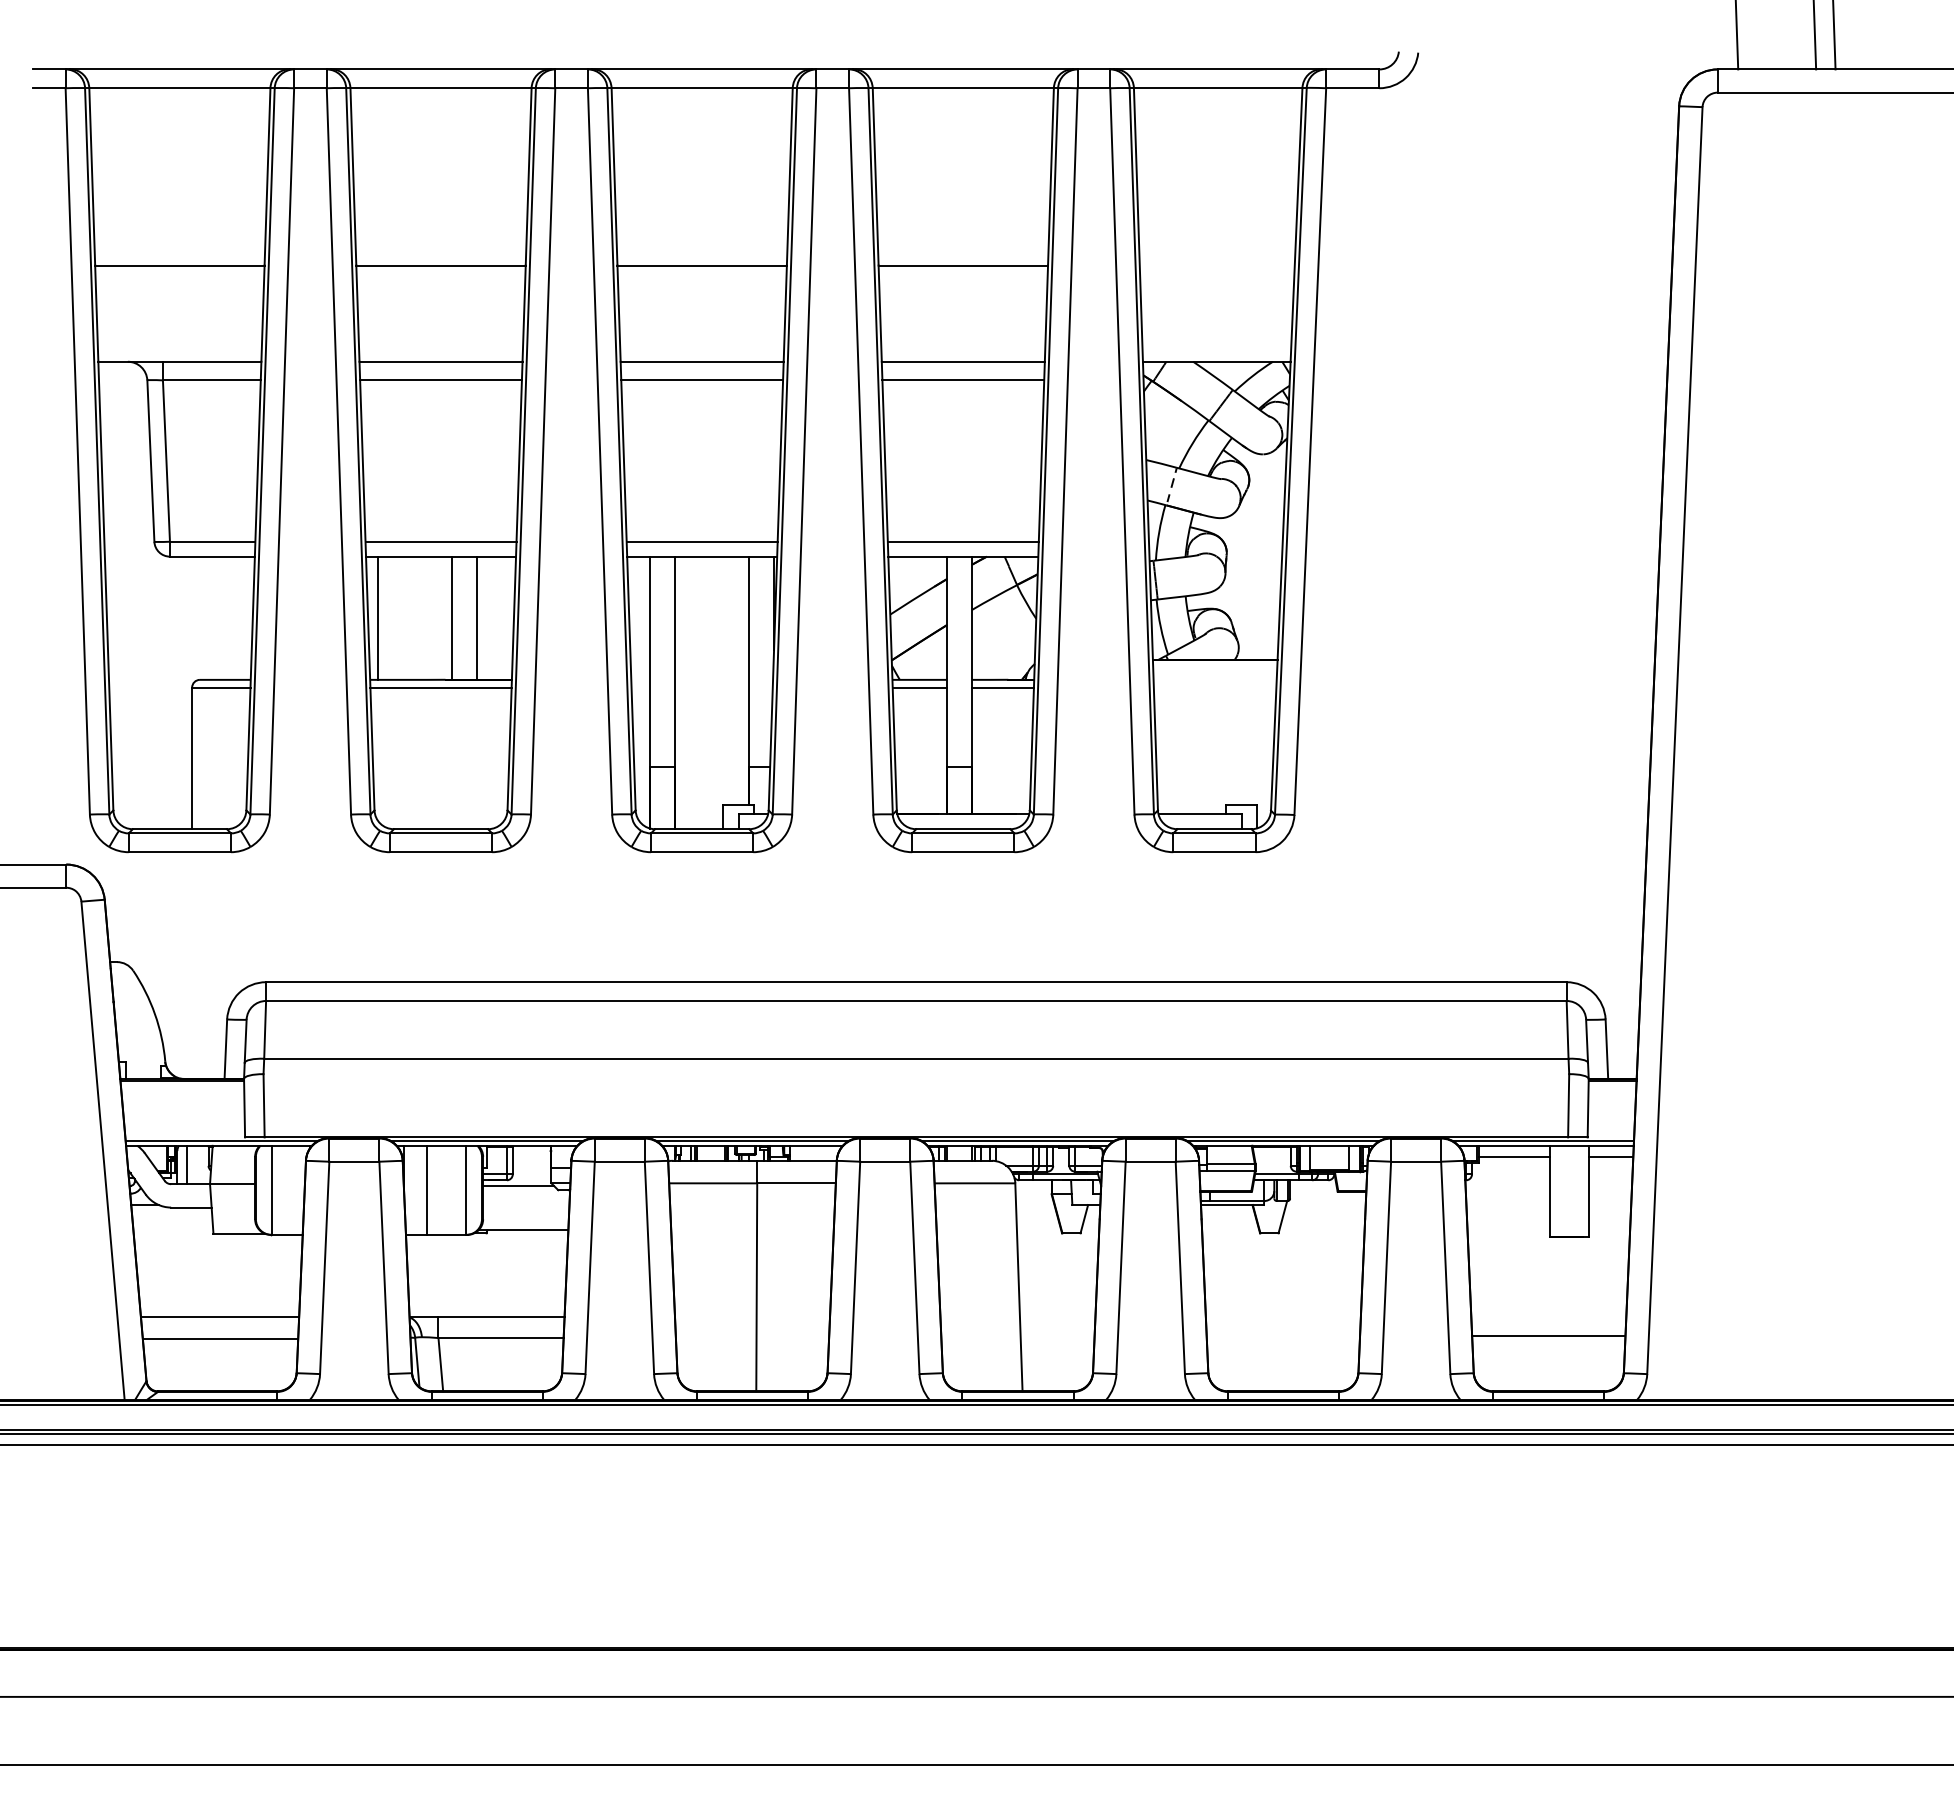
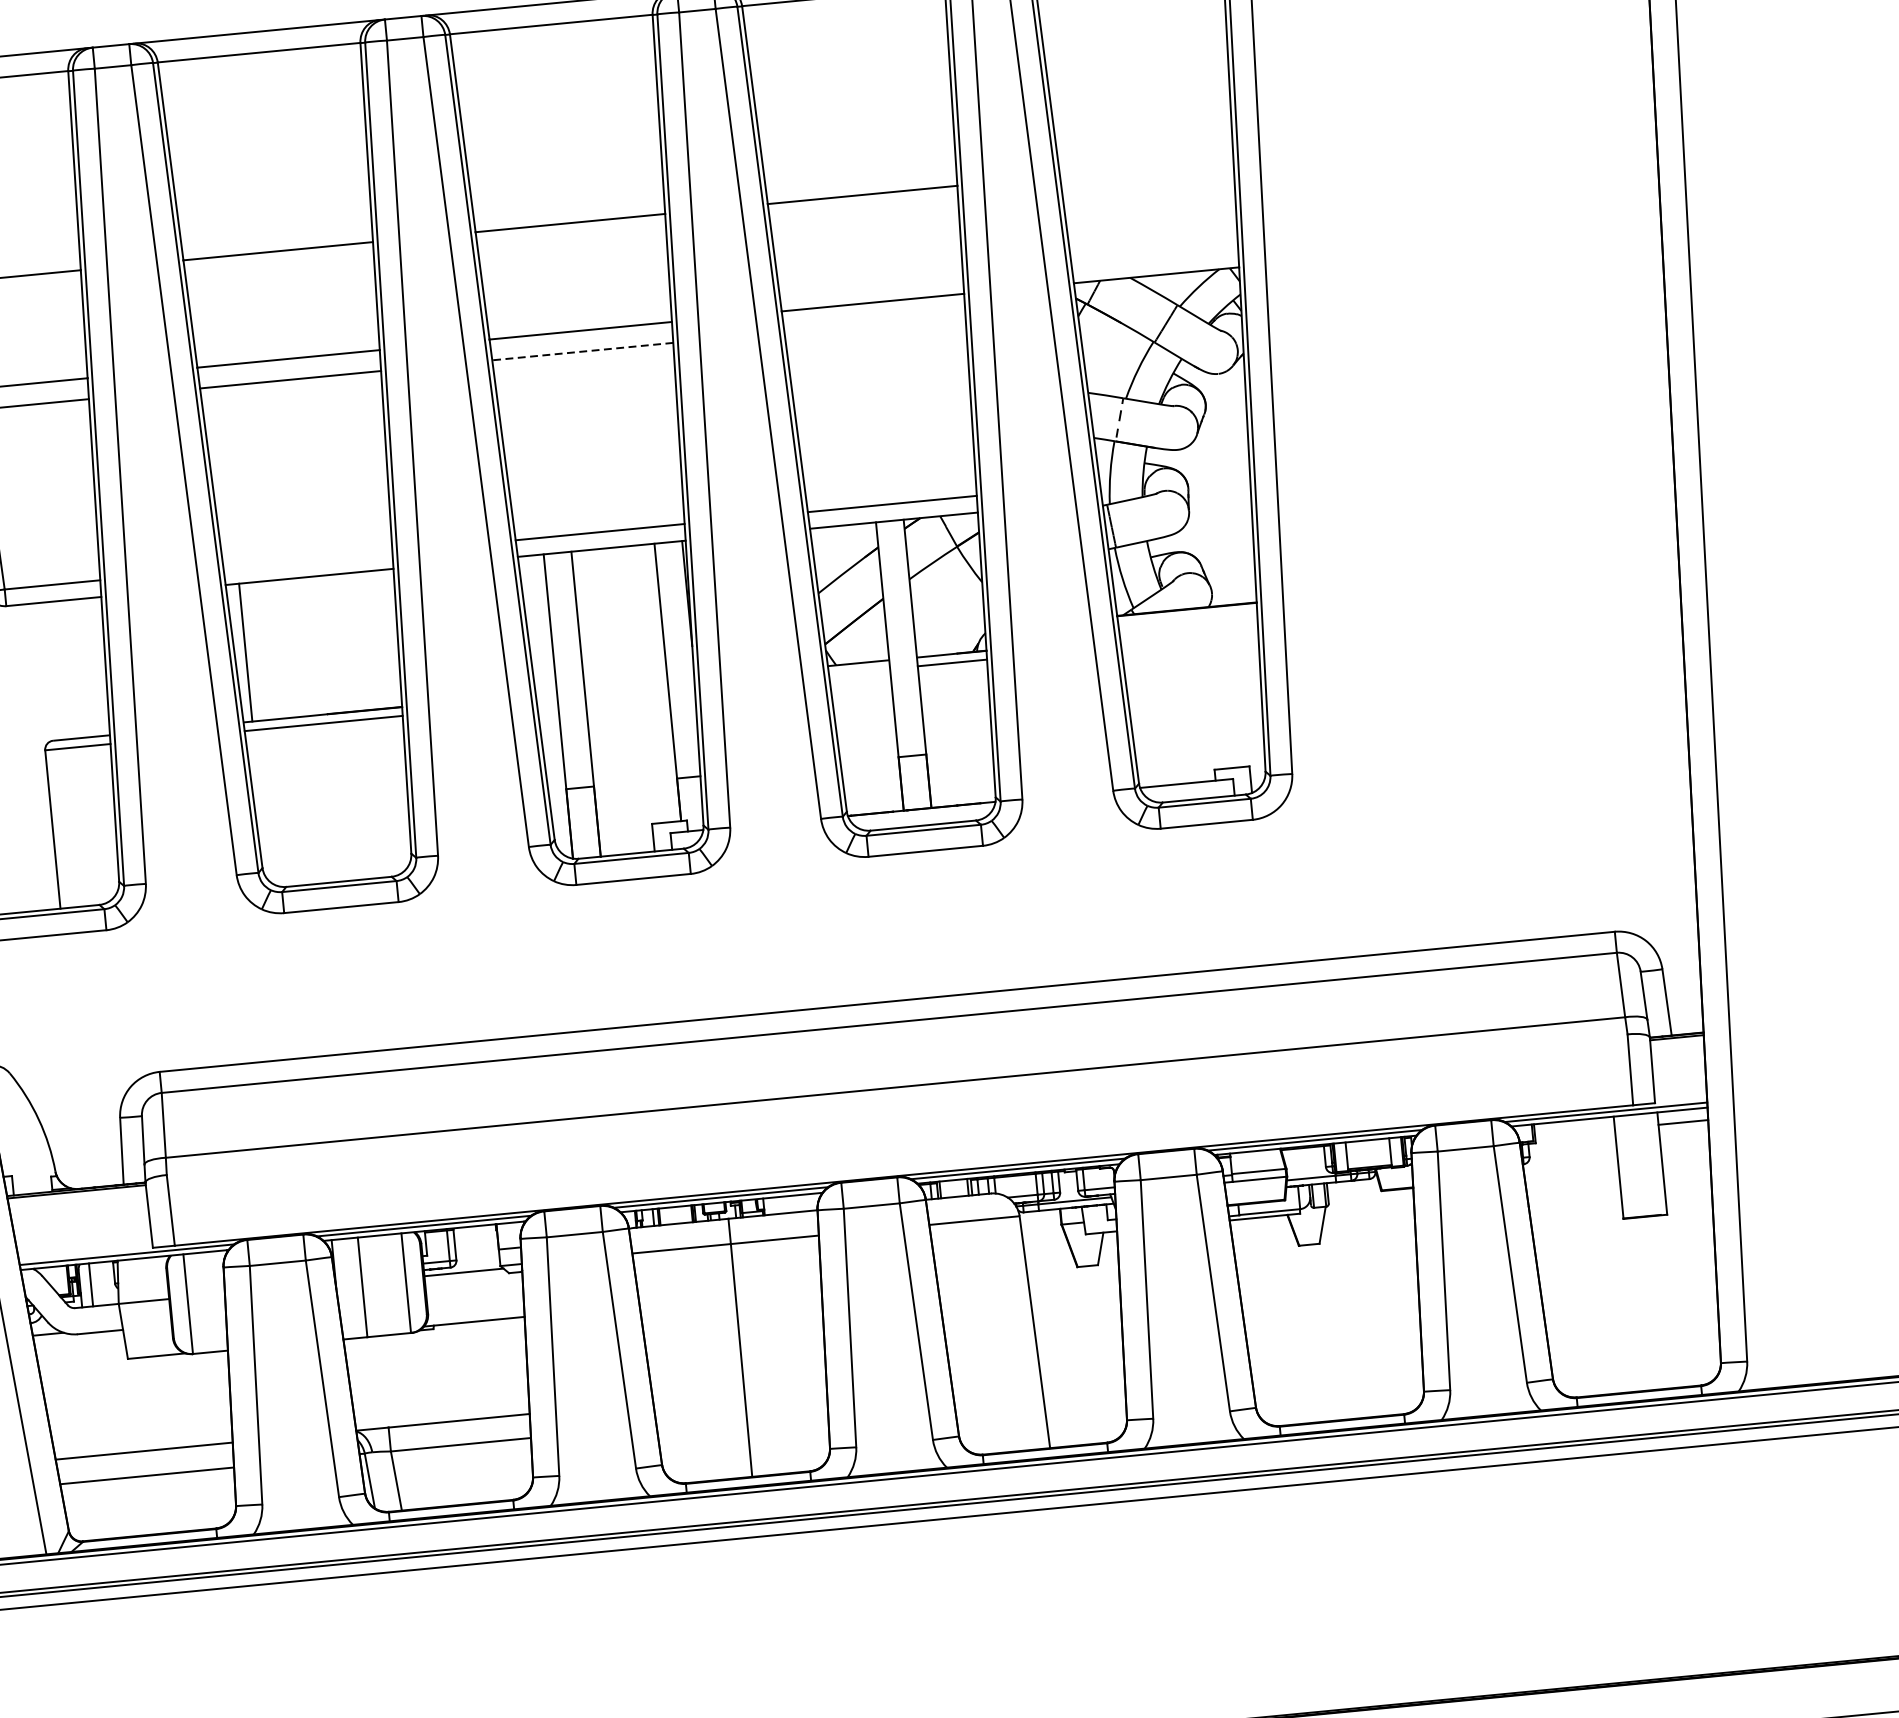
line: (702, 380) -> (583, 351), solid -> dashed
line: (963, 380) -> (875, 323), removed
line: (440, 541) -> (307, 560), removed
line: (452, 617) -> (328, 643), removed
line: (477, 617) -> (356, 641), removed
line: (919, 687) -> (859, 671), removed
line: (1513, 1156) -> (1574, 1132), removed
line: (1548, 1336) -> (1632, 1330), removed

